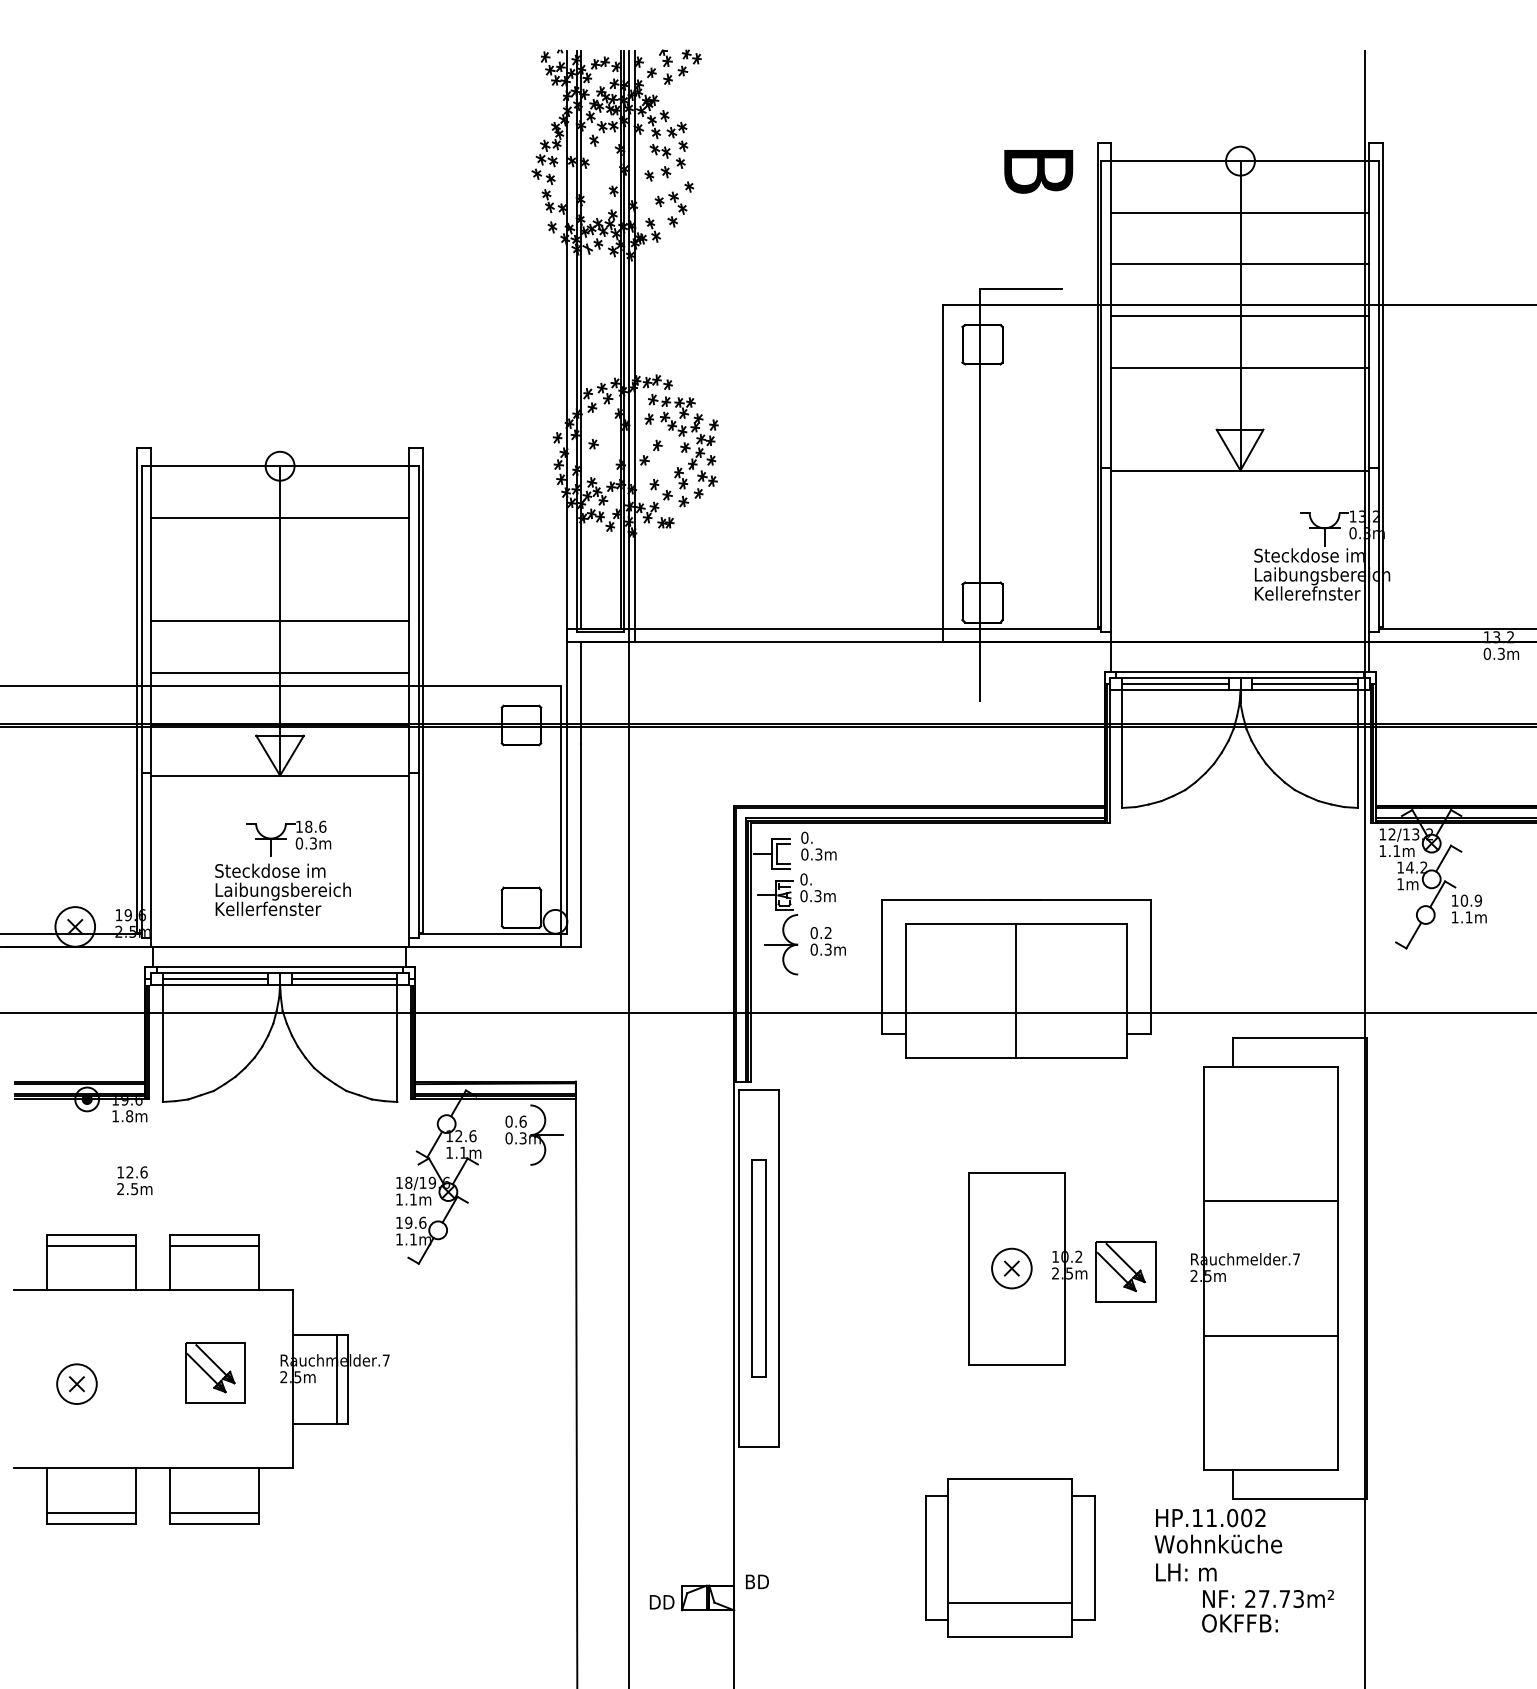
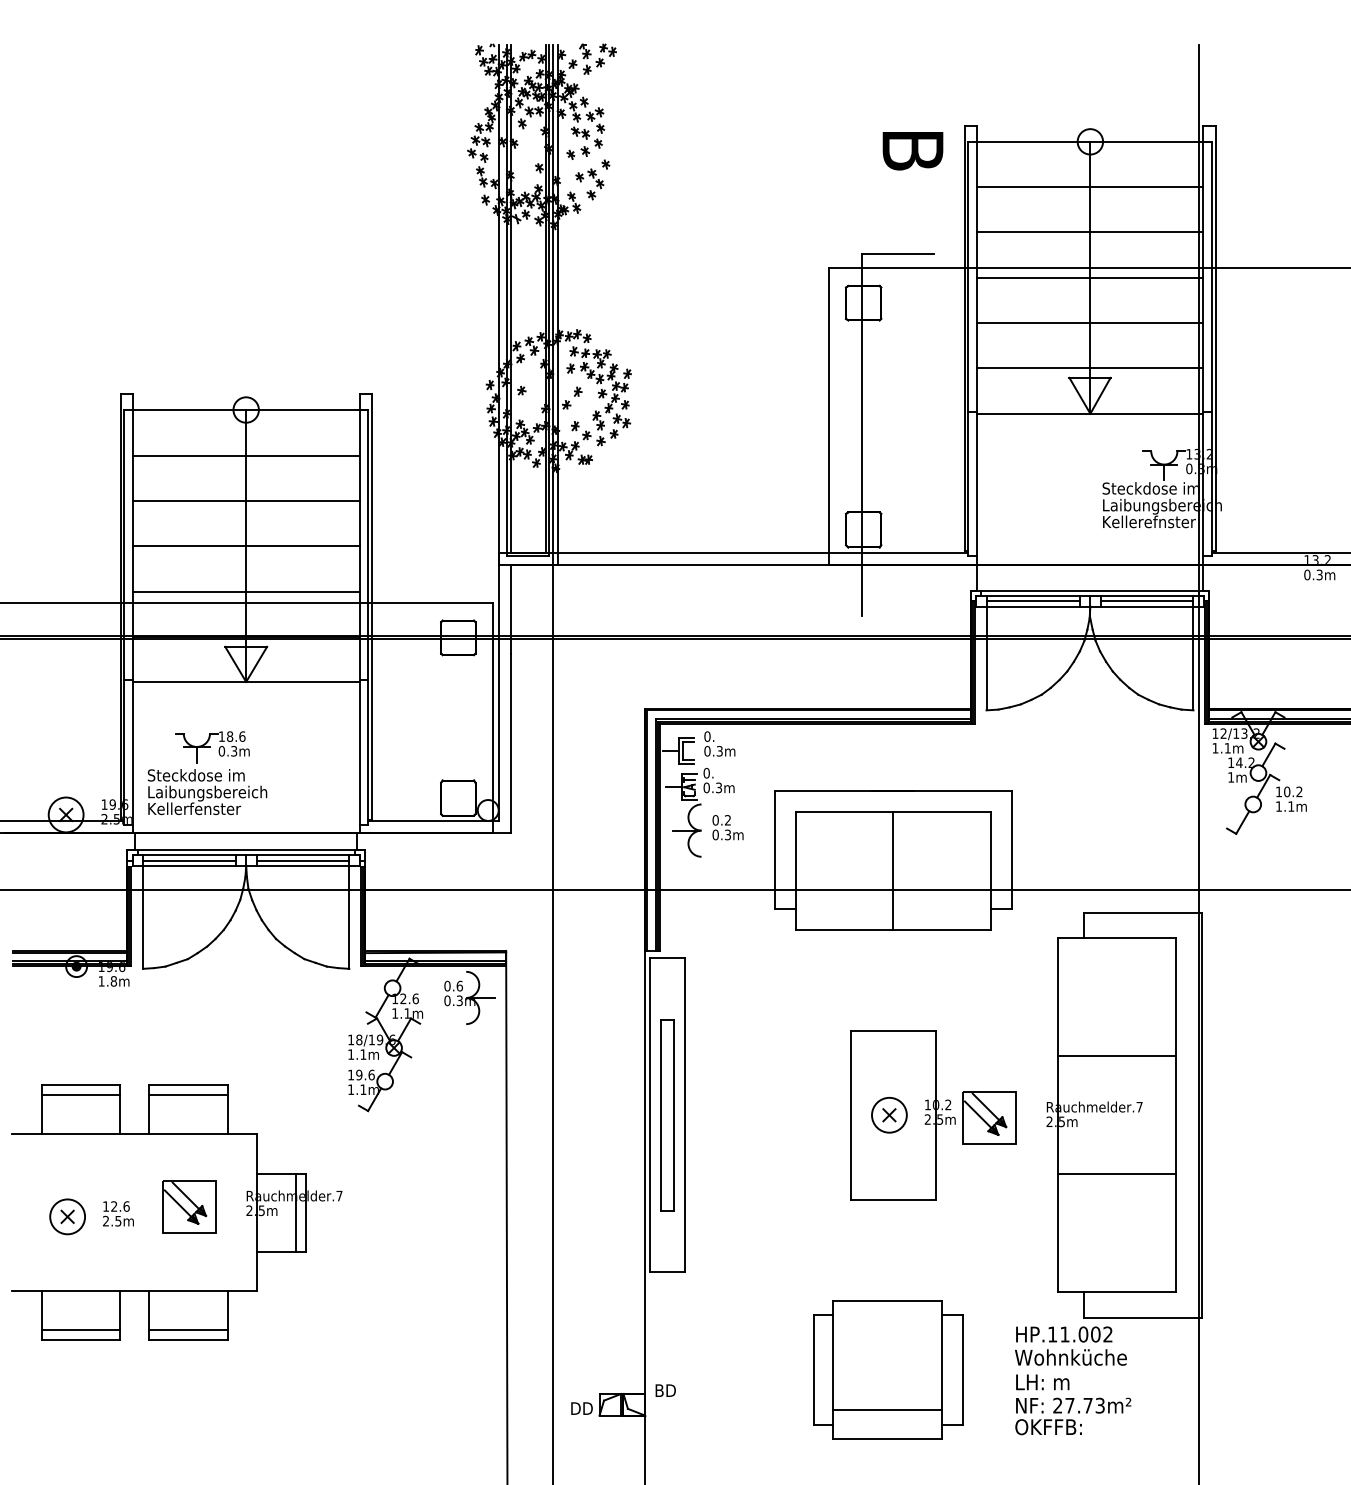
line: (1239, 418) -> (1089, 368), added
line: (279, 569) -> (245, 500), added
part: (282, 868) -> (206, 773), moved
text: (1477, 900) -> (1298, 791), 10.9 -> 10.2
text: (134, 1180) -> (118, 1213), moved
text: (1267, 1611) -> (1072, 1416), moved

